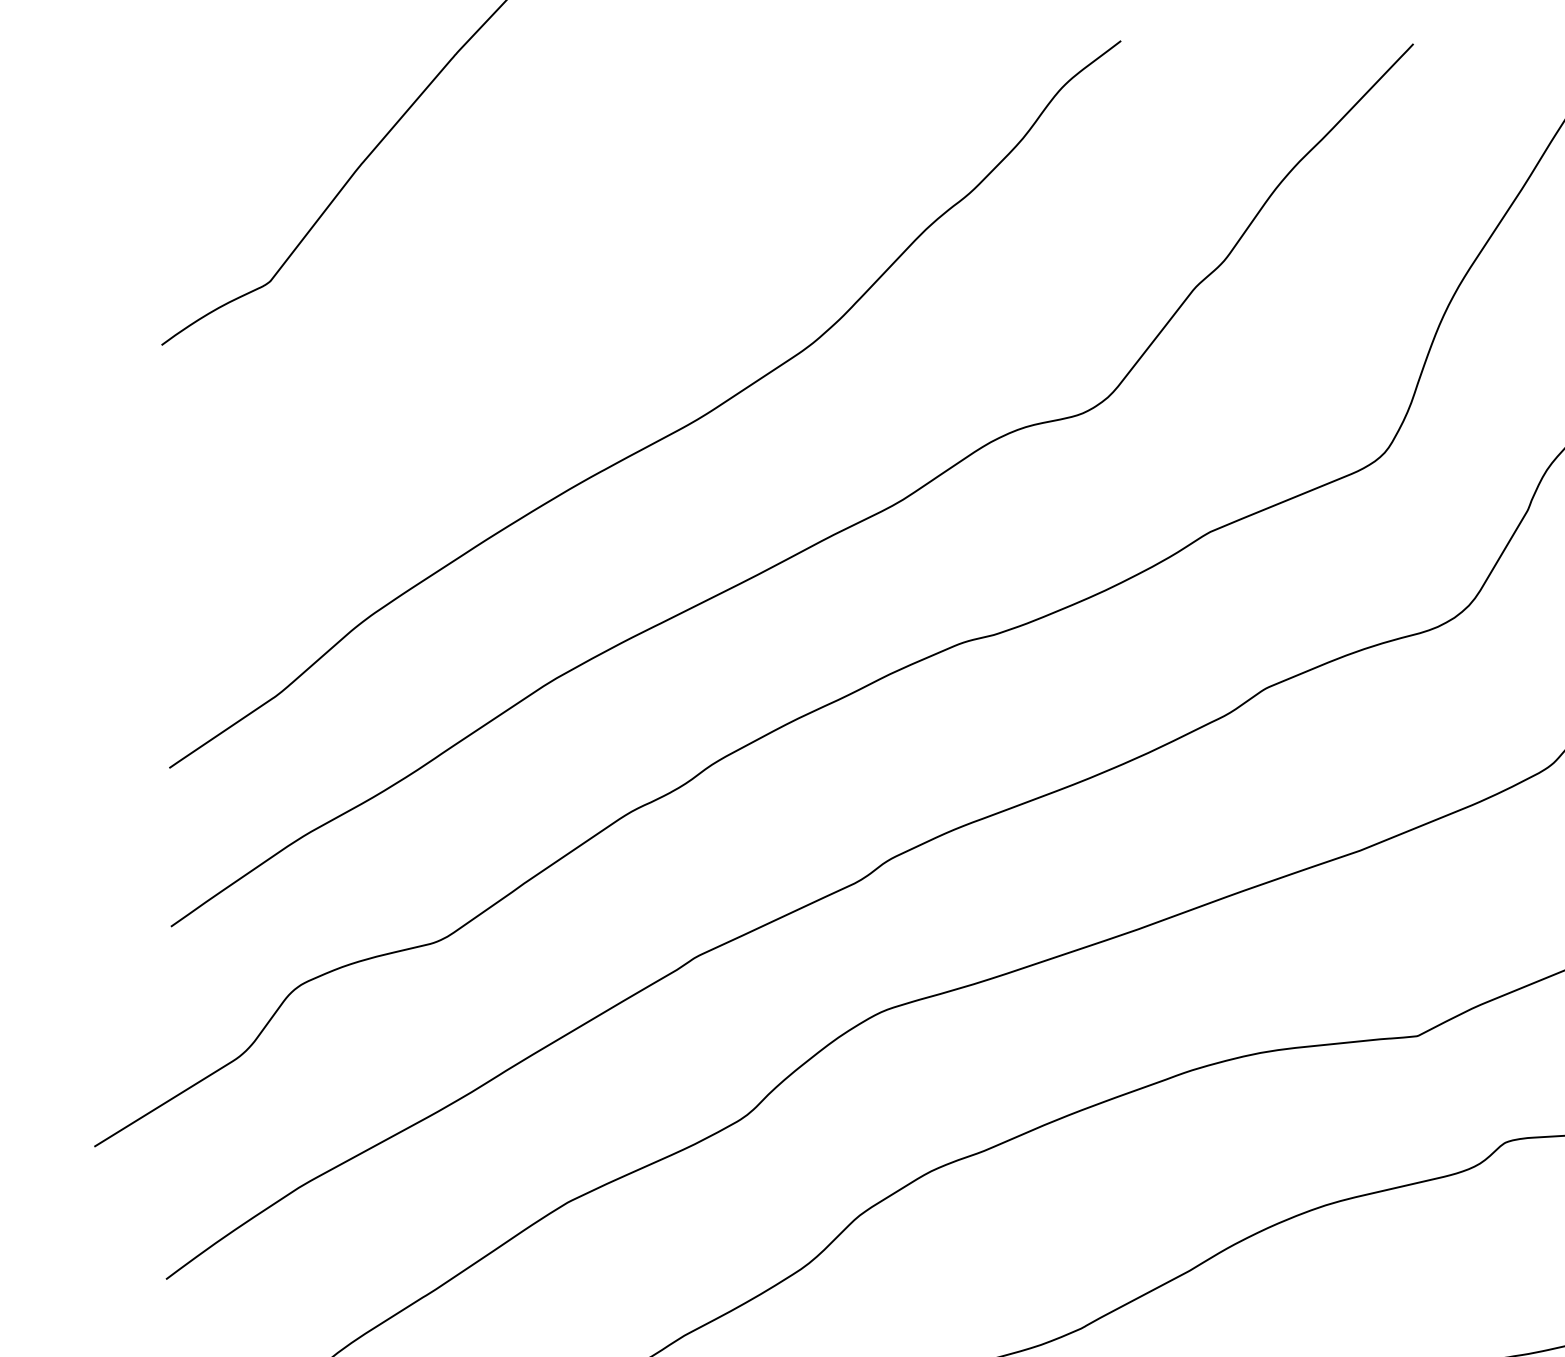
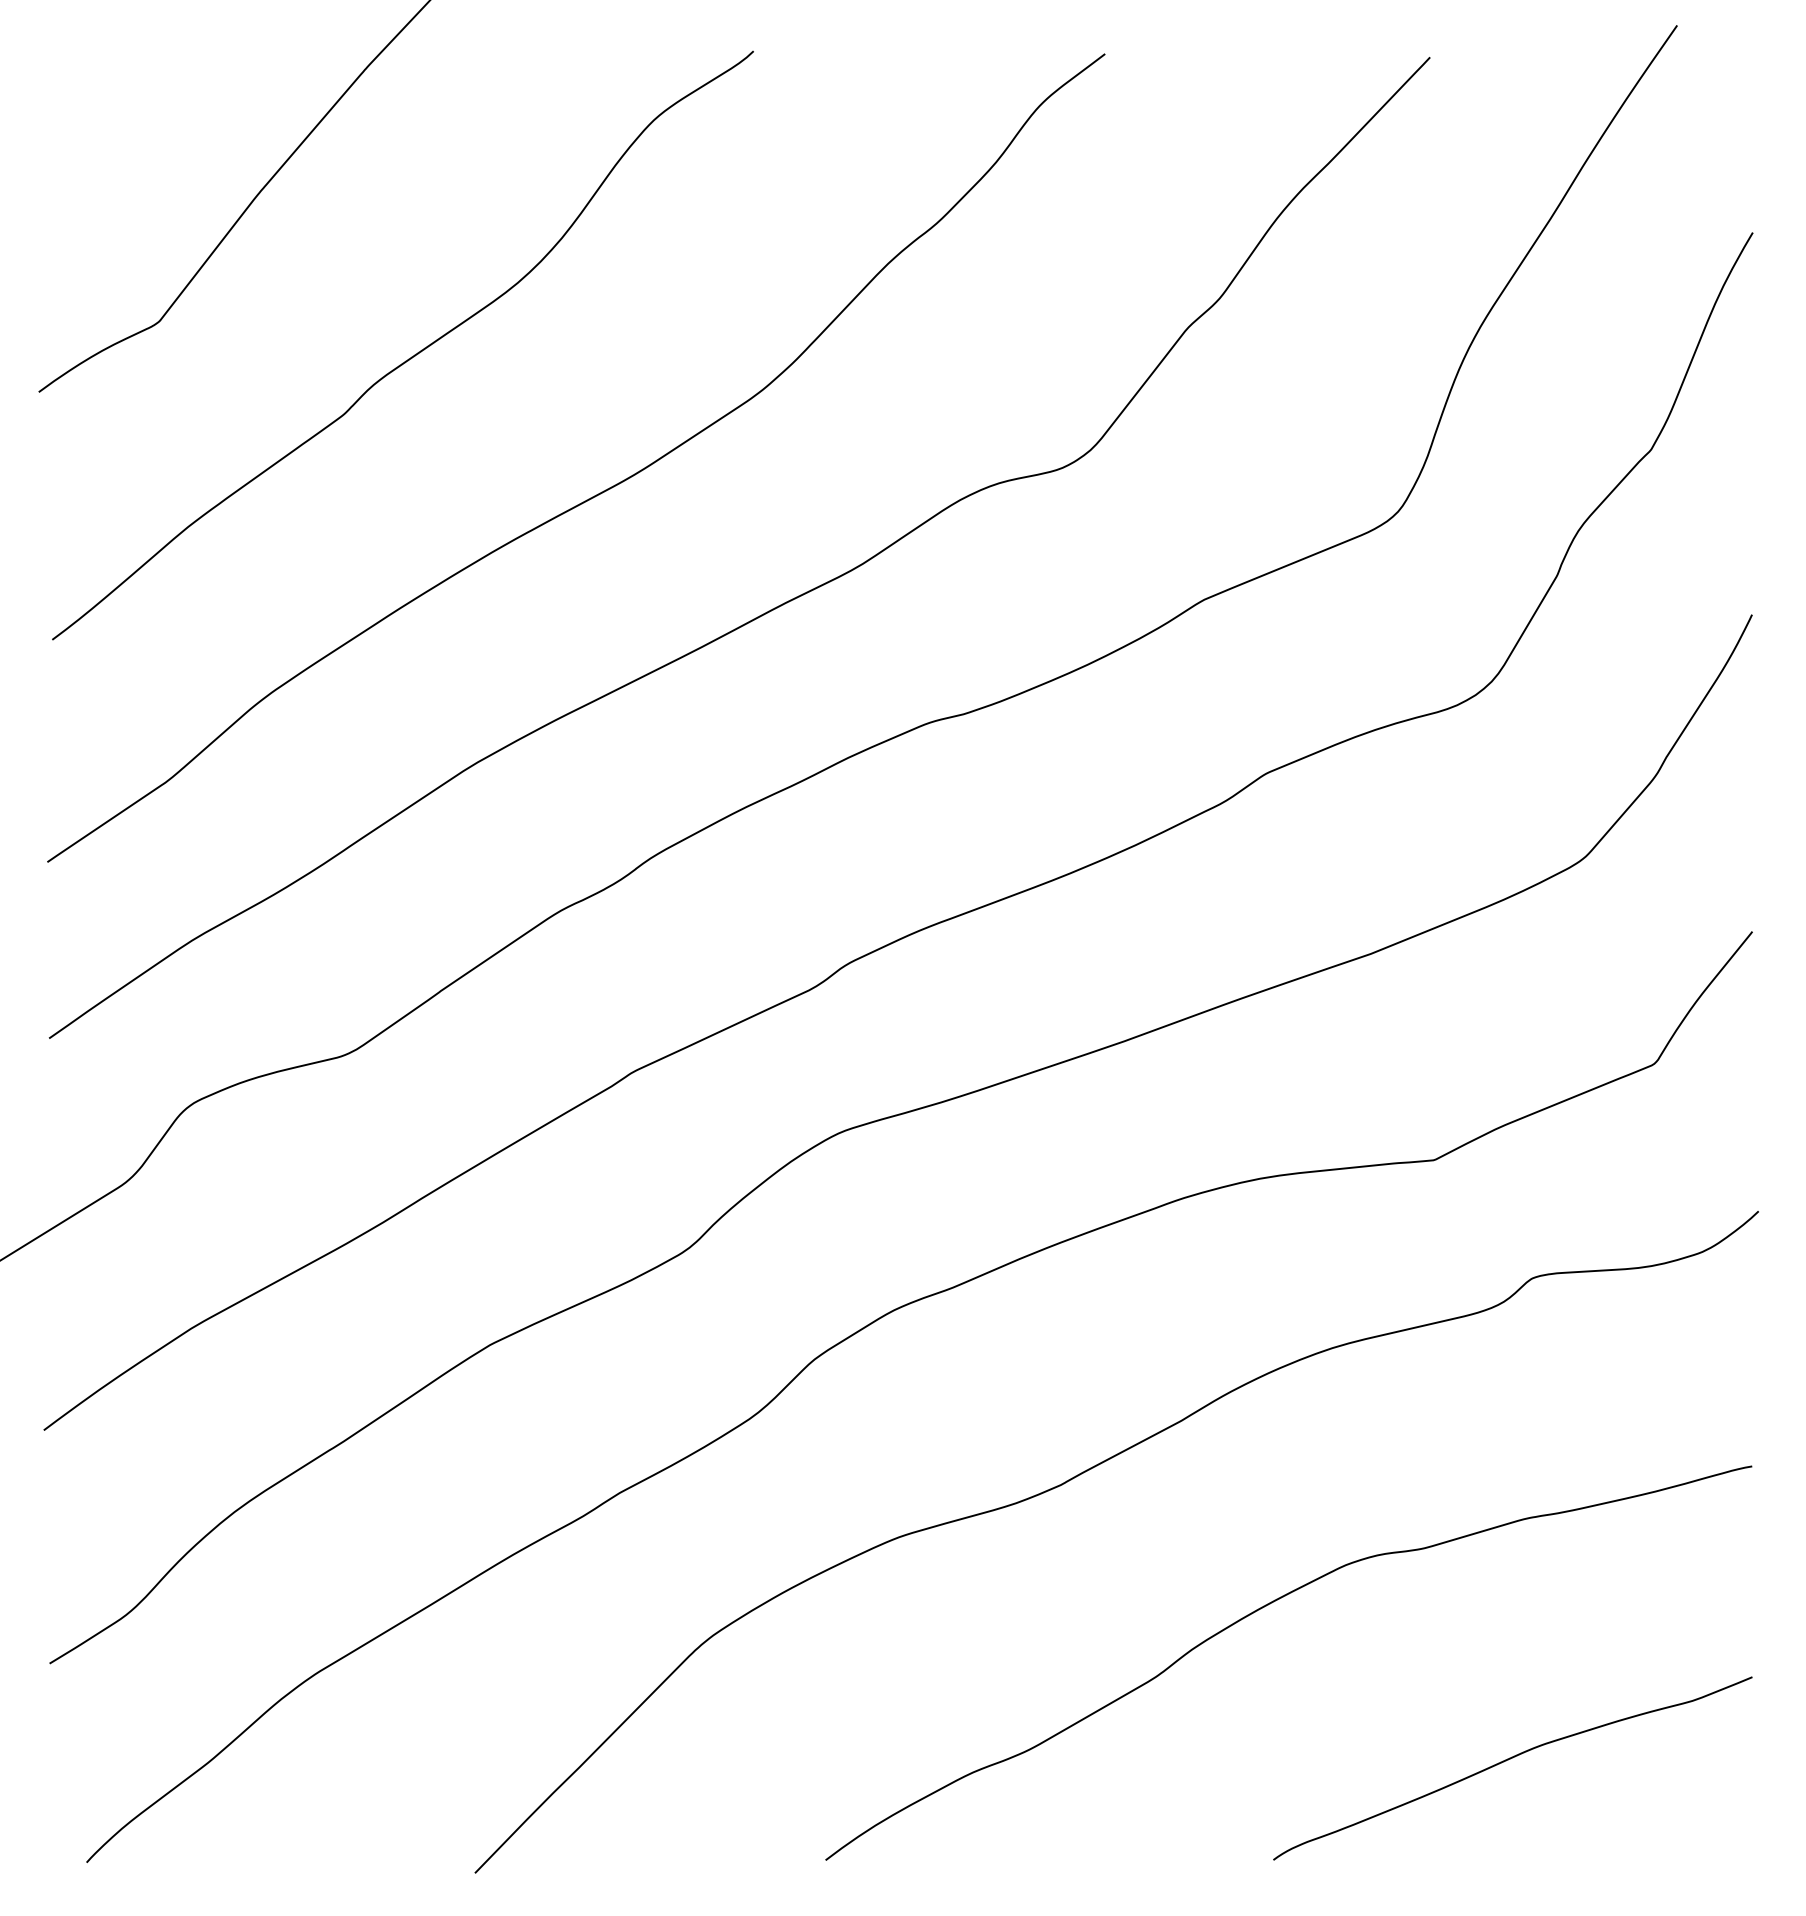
curve: (496, 313) -> (411, 356), added

